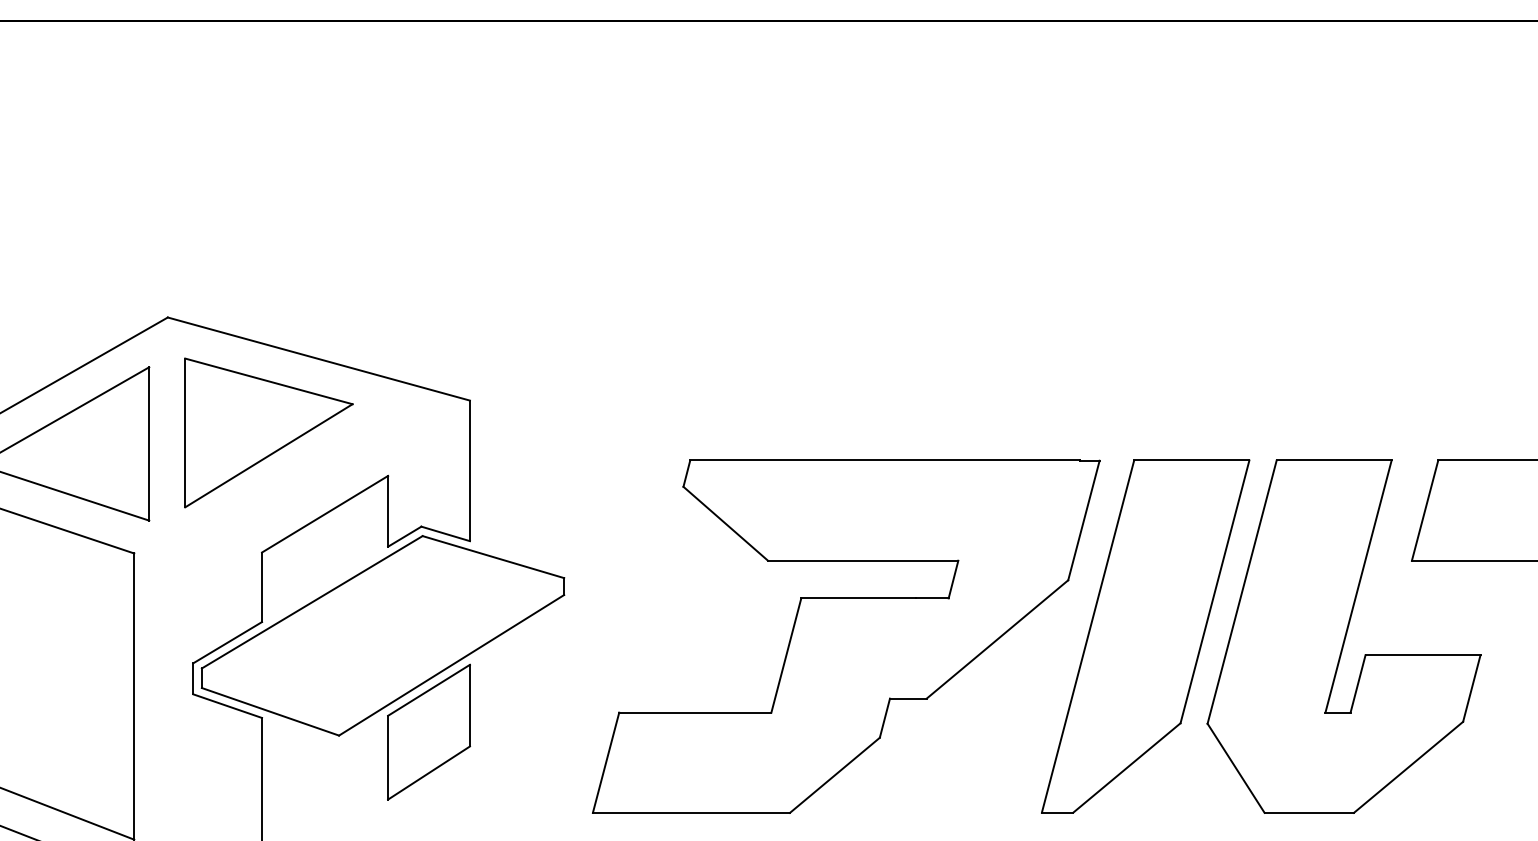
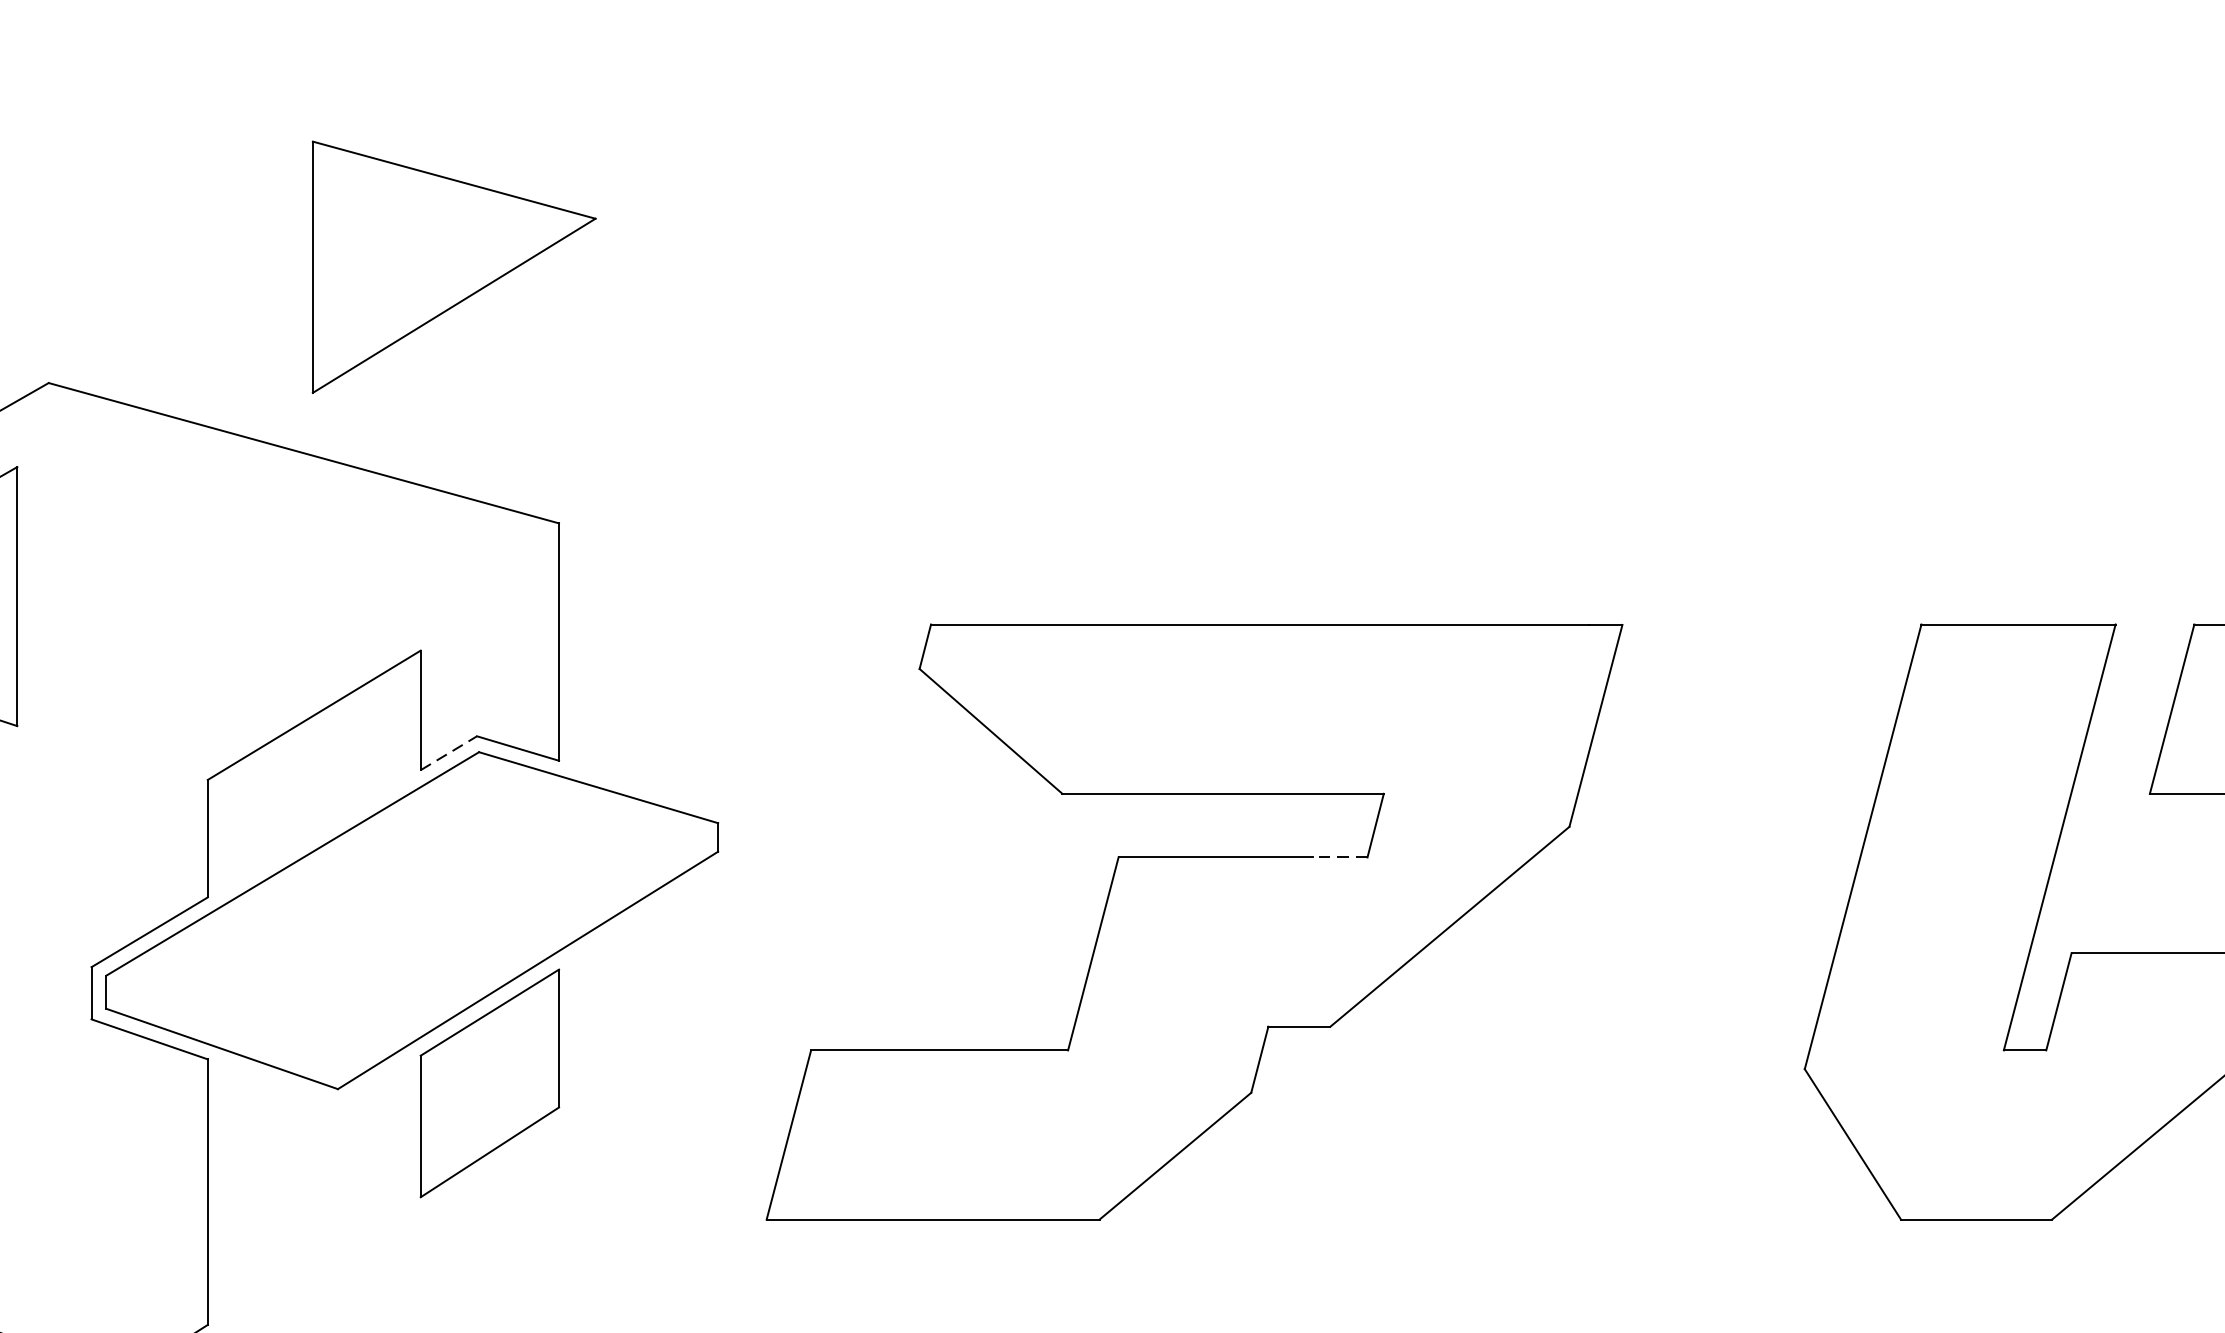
part: (268, 432) -> (453, 266), moved
line: (405, 536) -> (450, 752), solid -> dashed
line: (932, 598) -> (1340, 857), solid -> dashed
part: (1145, 636) -> (1699, 921), removed

